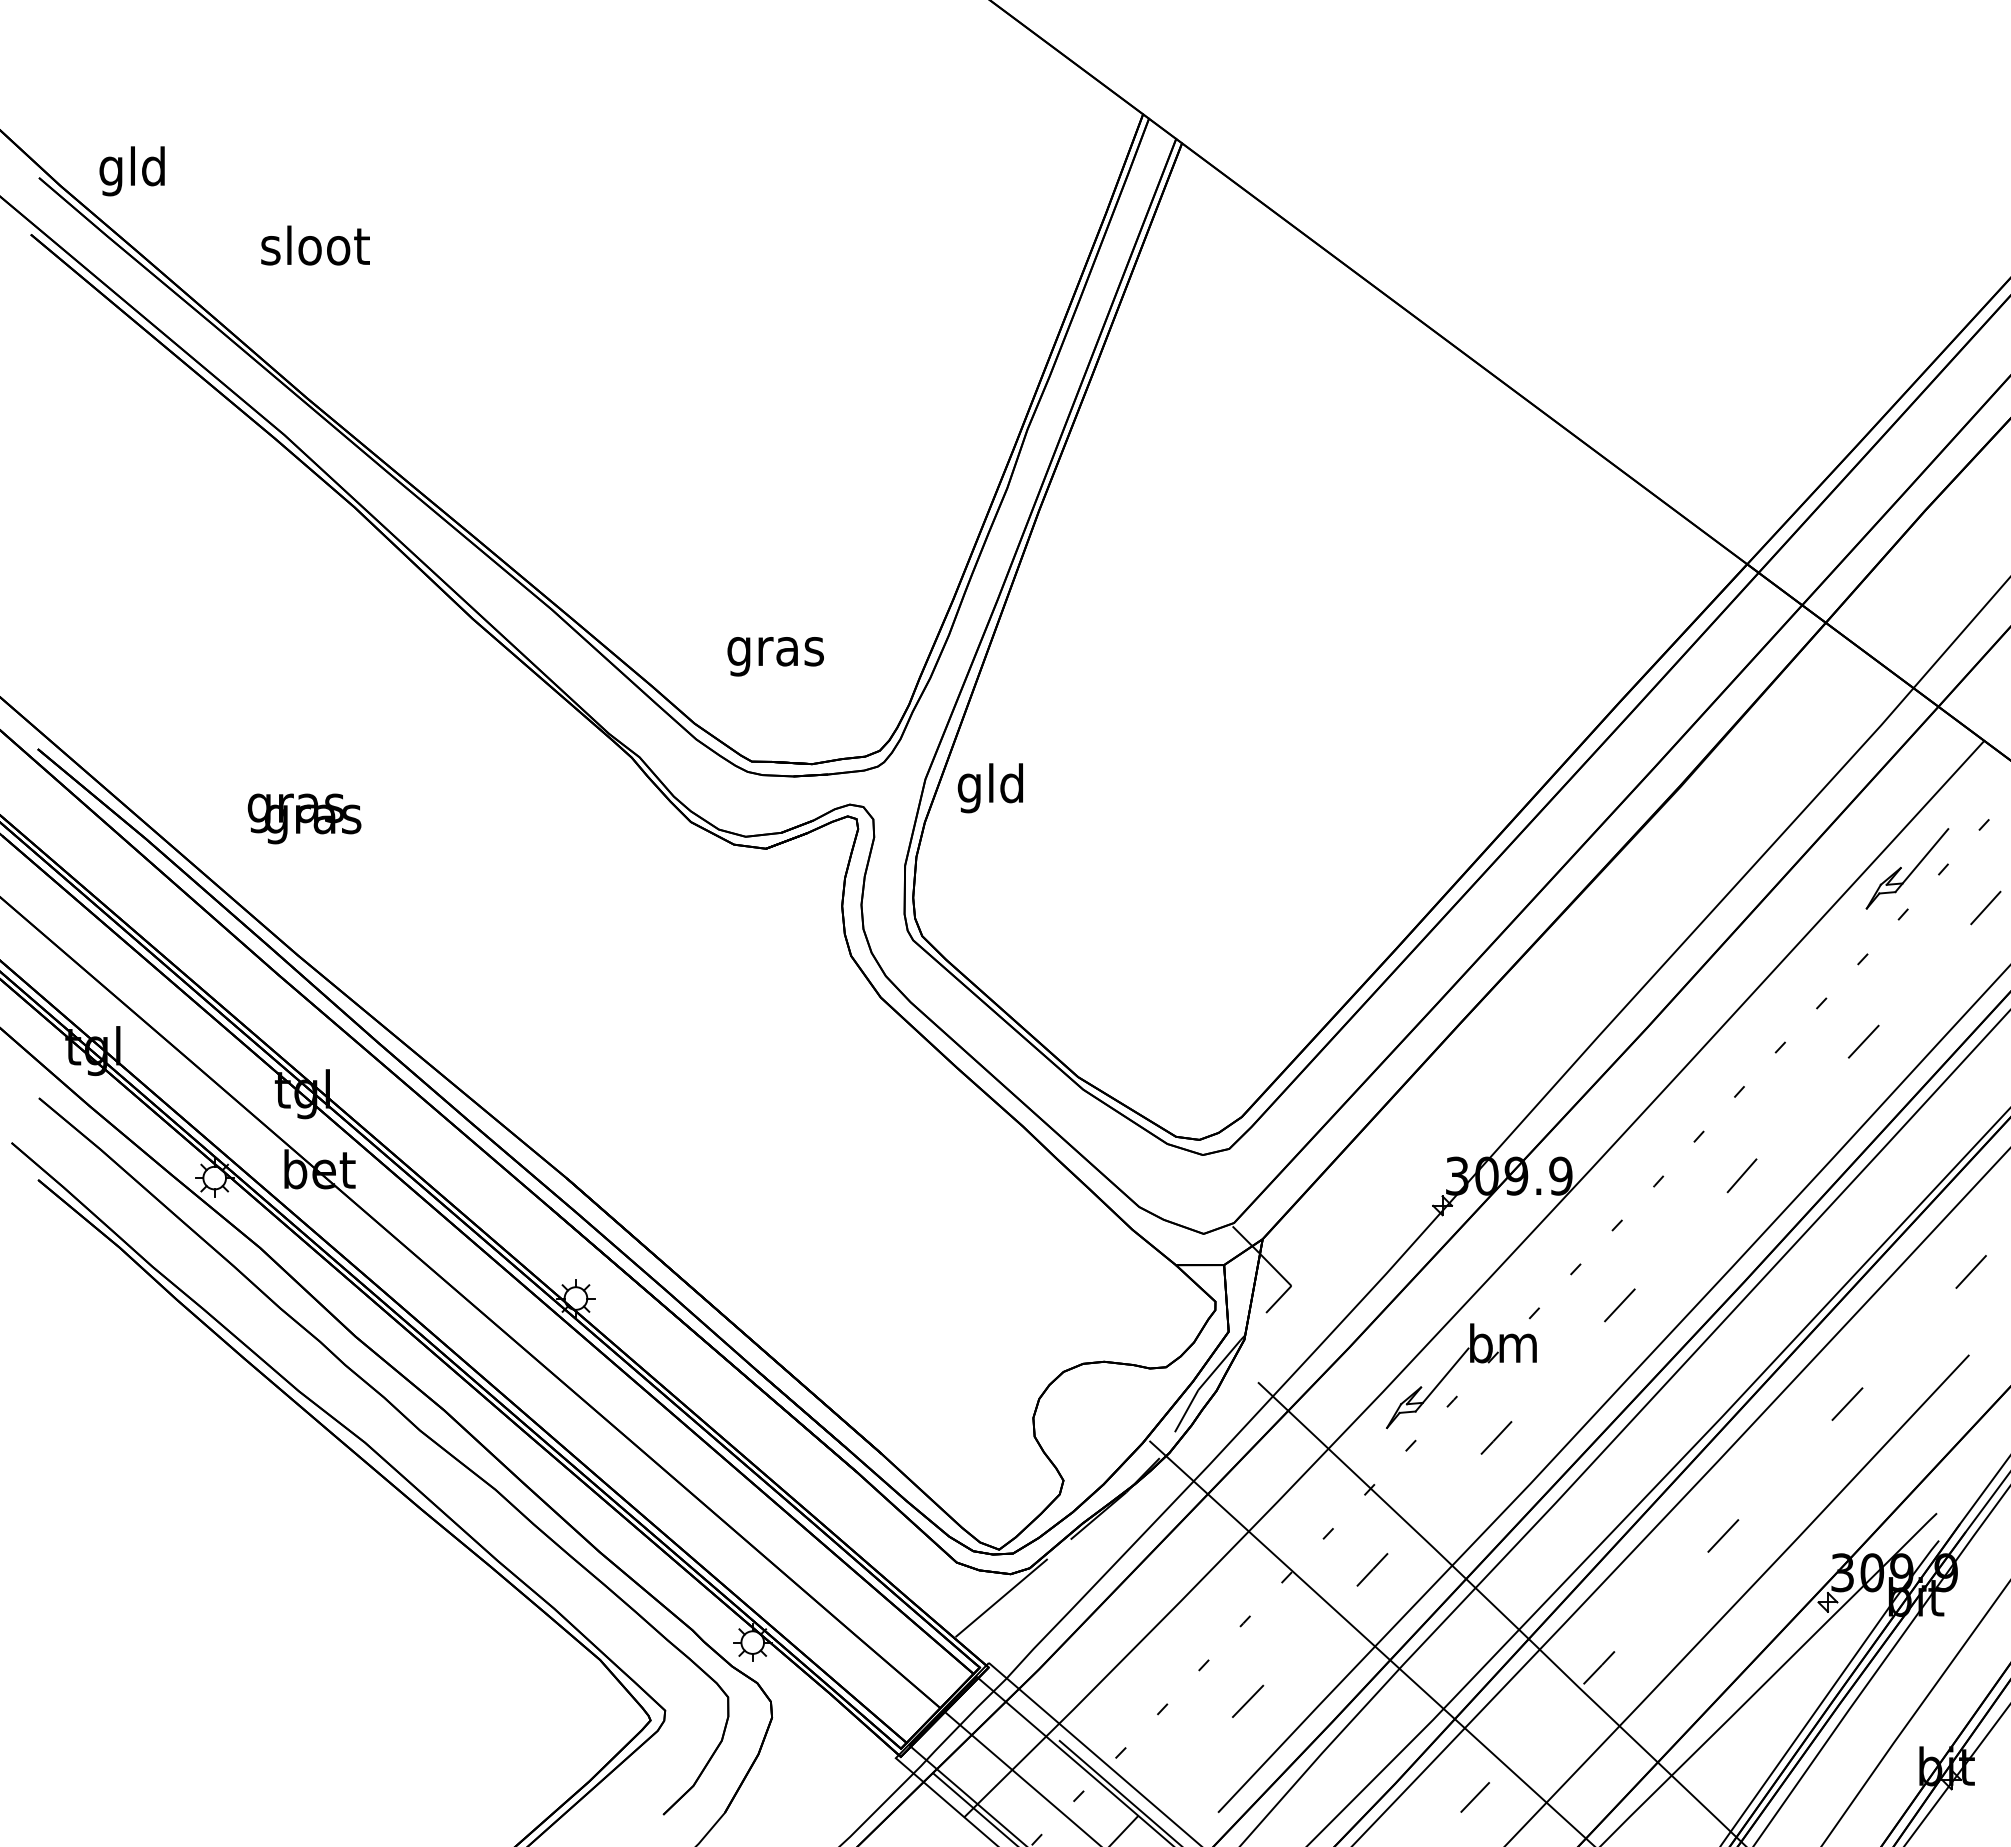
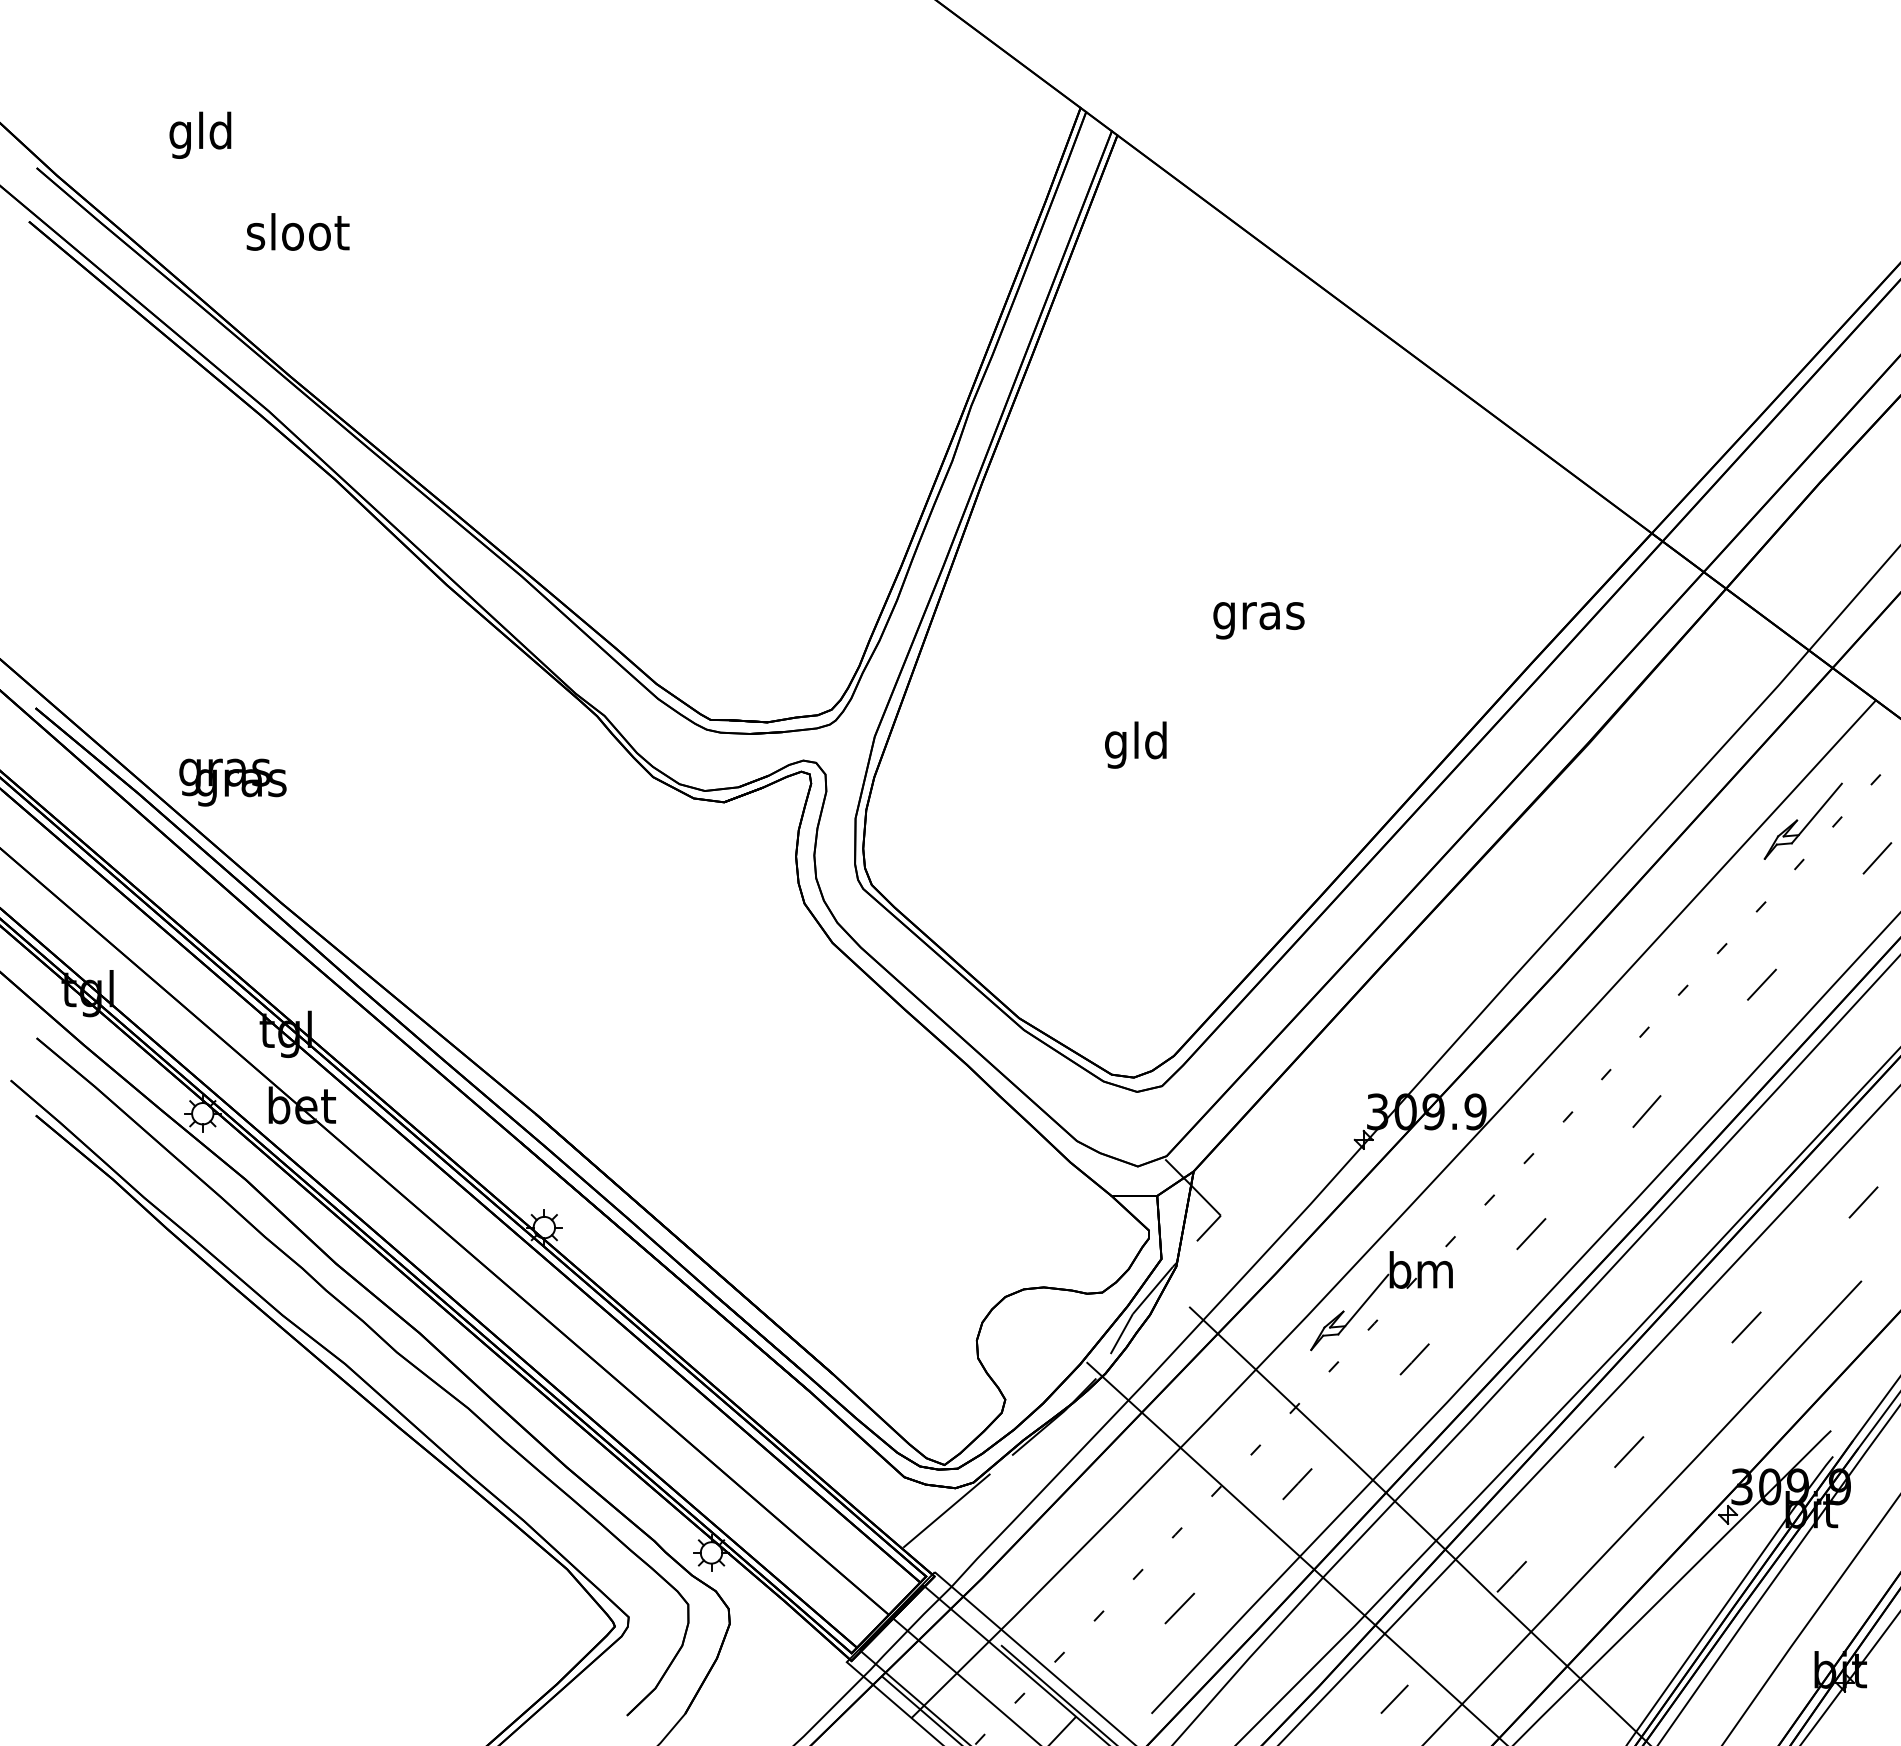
text: (131, 171) -> (199, 135), moved
text: (775, 656) -> (1258, 620), moved
text: (989, 788) -> (1134, 745), moved
text: (304, 818) -> (232, 782), moved

